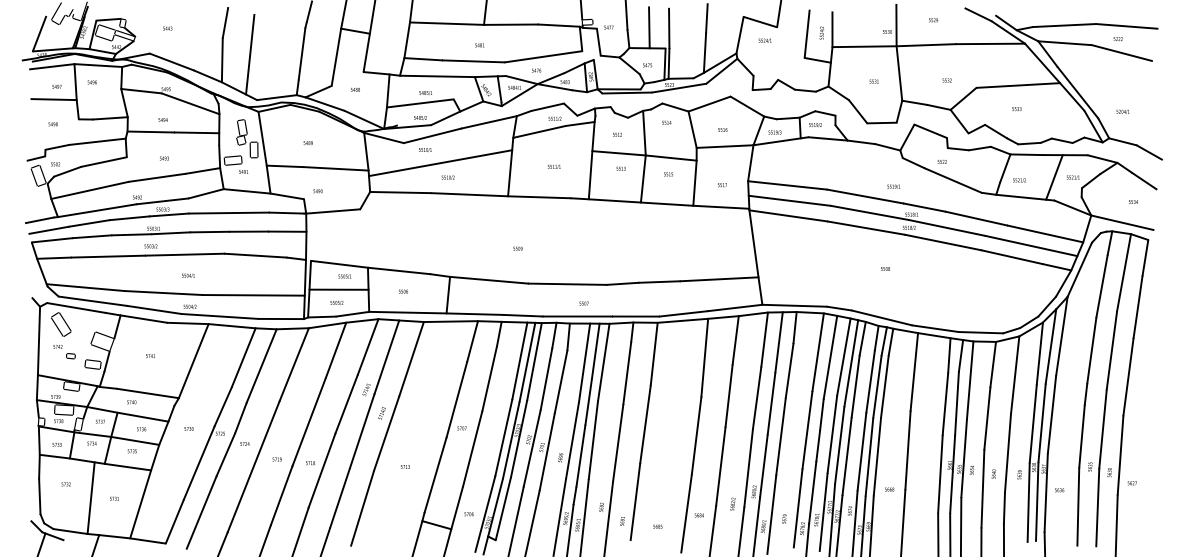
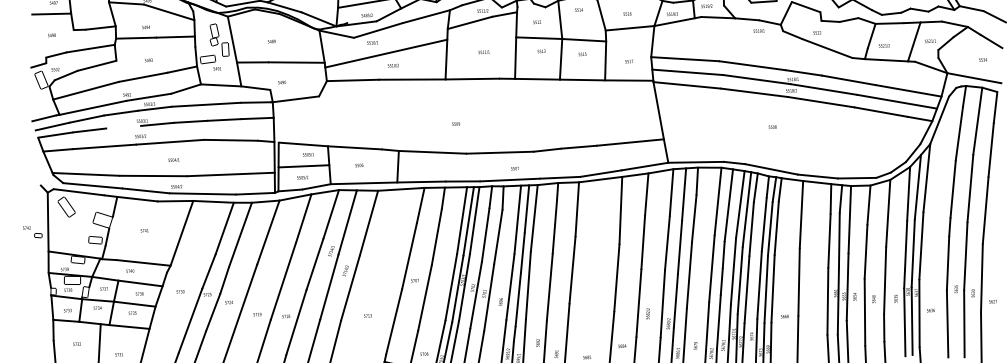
text: (893, 186) -> (758, 30), moved
line: (131, 234) -> (123, 126), removed
text: (64, 352) -> (32, 232), moved
text: (732, 503) -> (647, 313), moved

